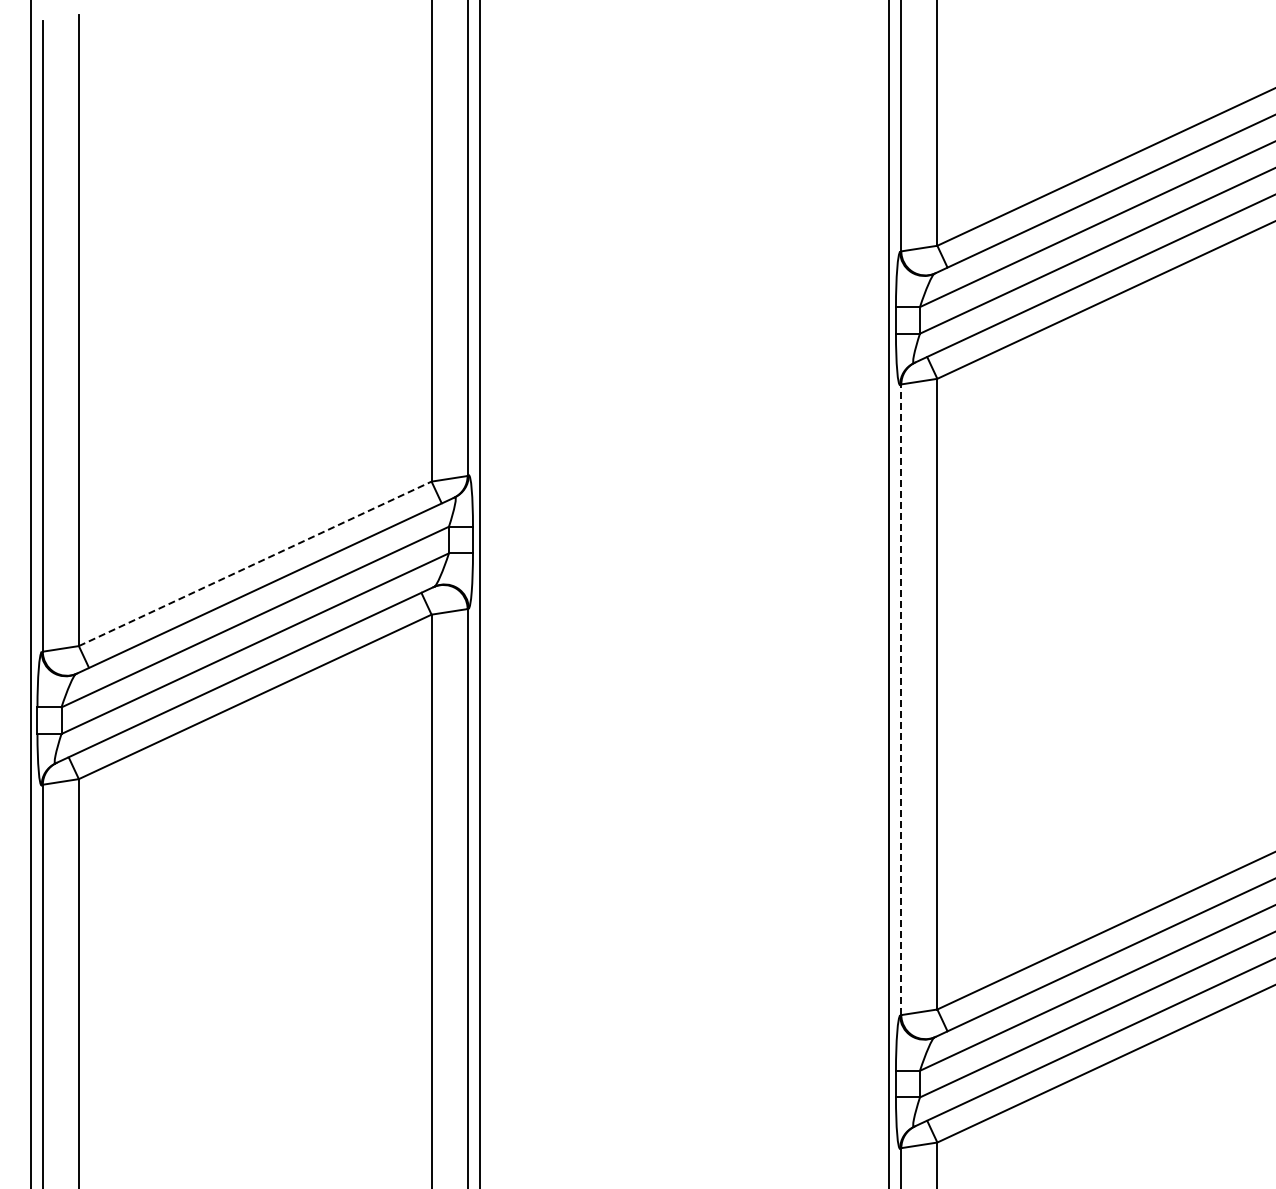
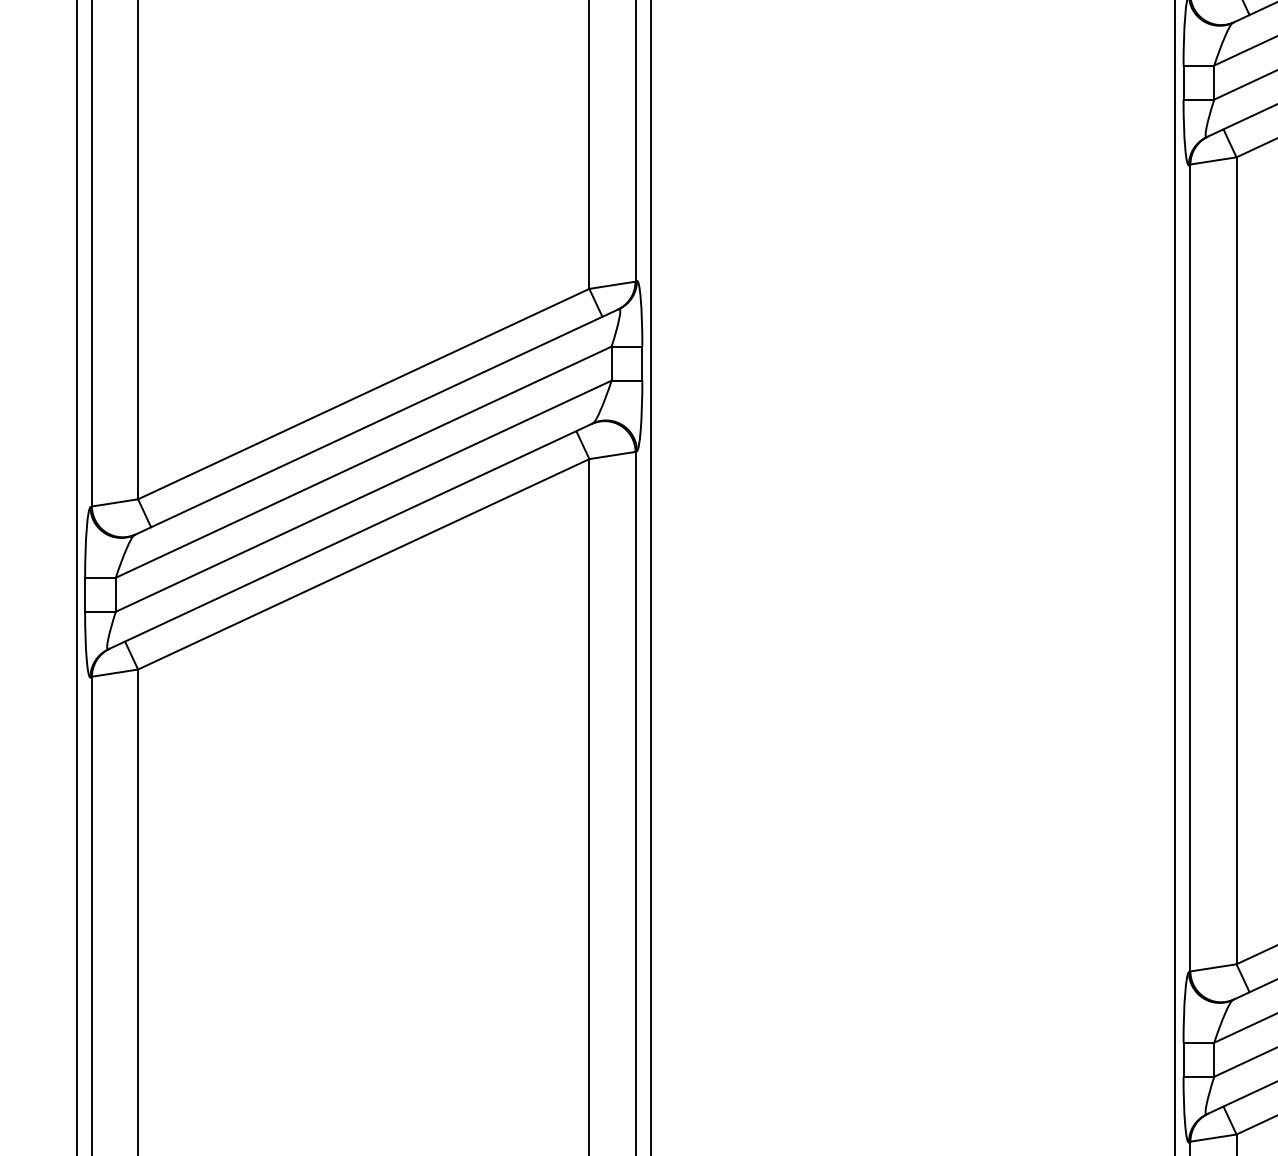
line: (255, 563) -> (364, 393), dashed -> solid
line: (901, 699) -> (1190, 567), dashed -> solid

